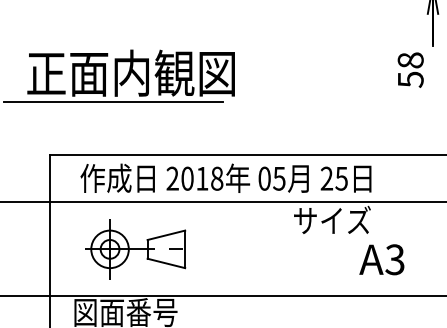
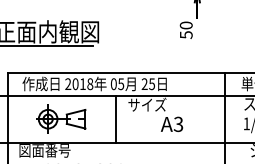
text: (411, 60) -> (186, 25), 58 -> 50
part: (136, 247) -> (61, 118), moved
line: (270, 247) -> (116, 118), added

